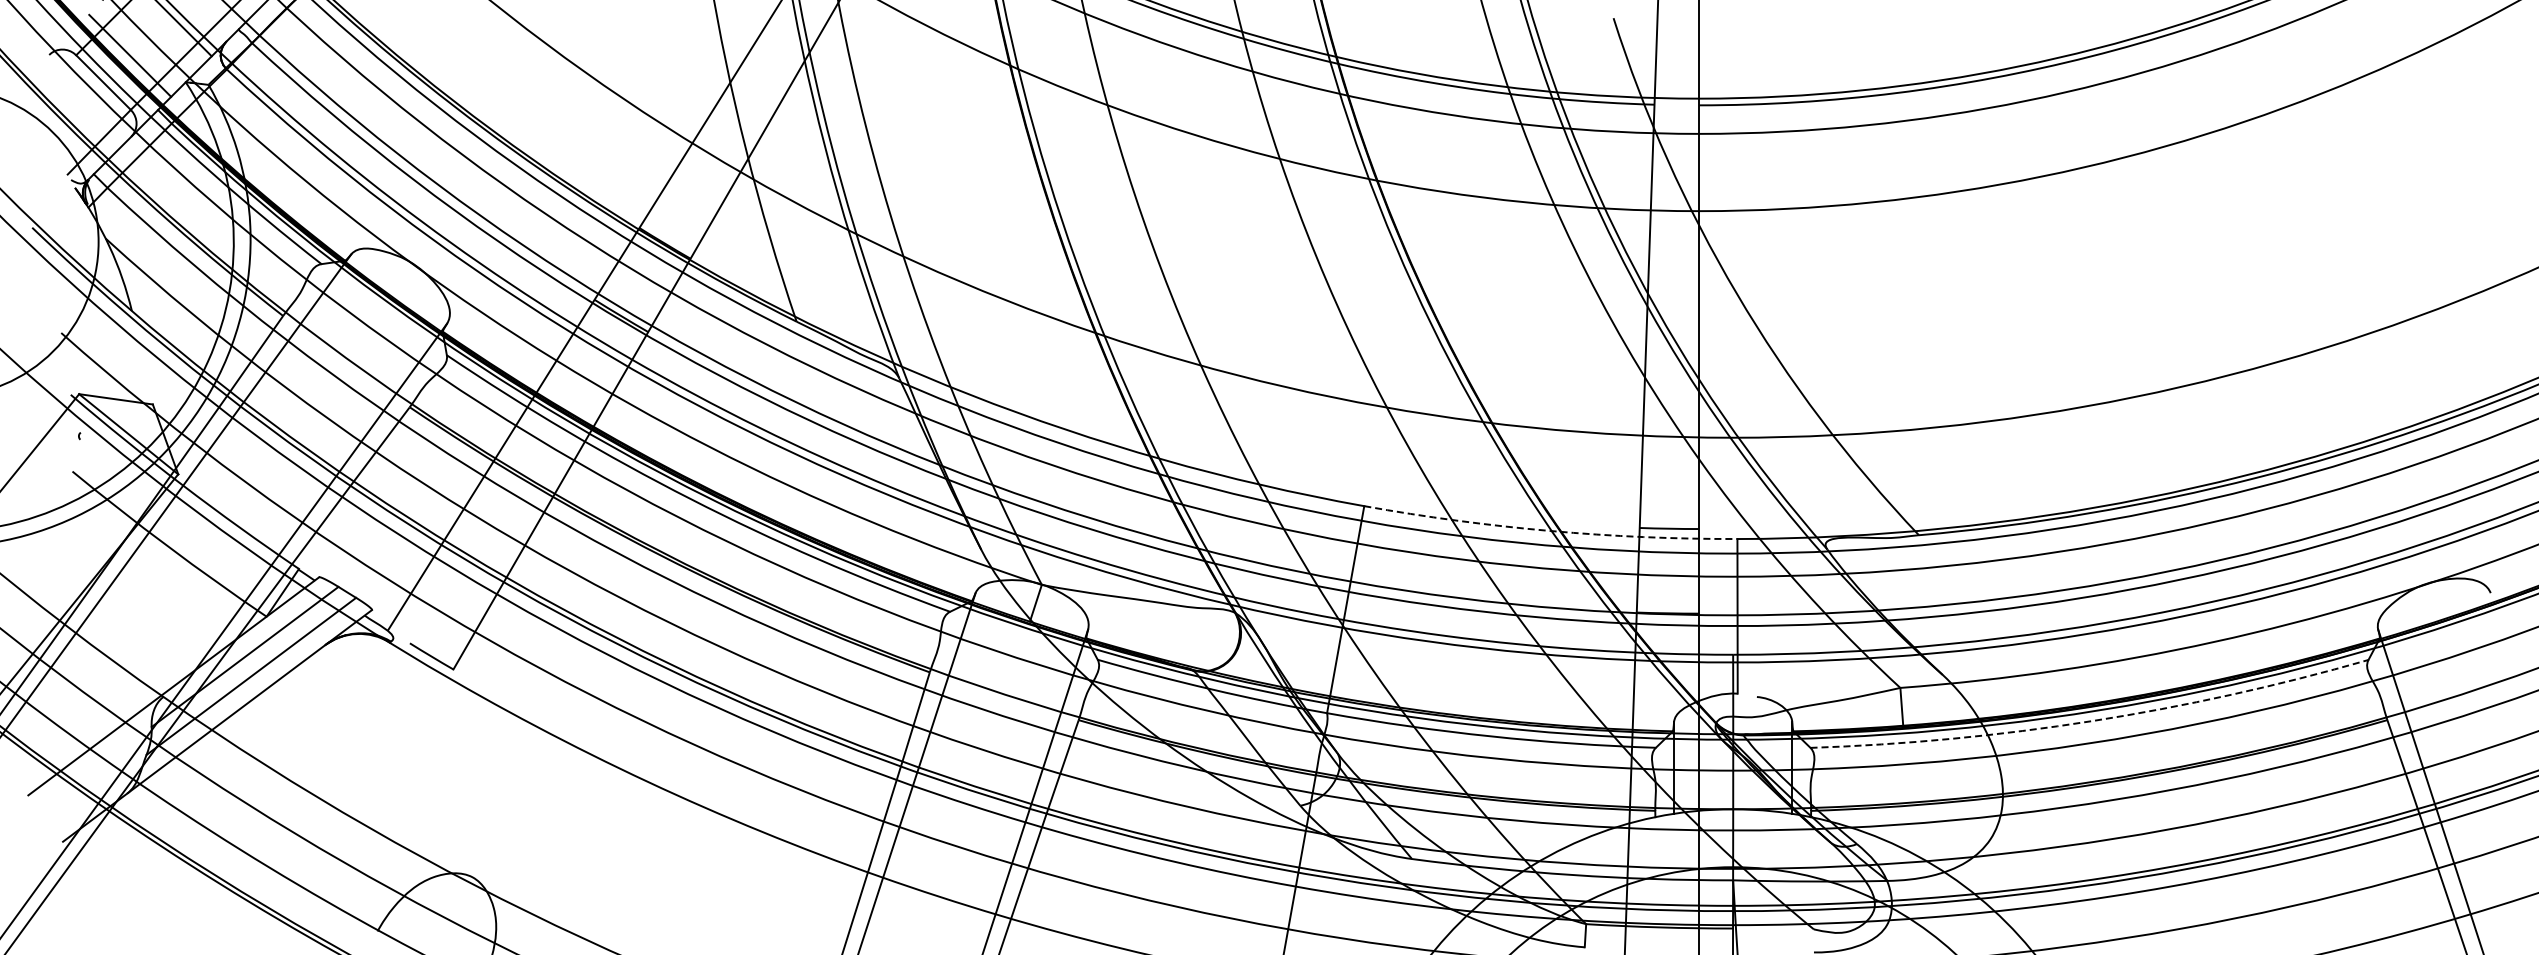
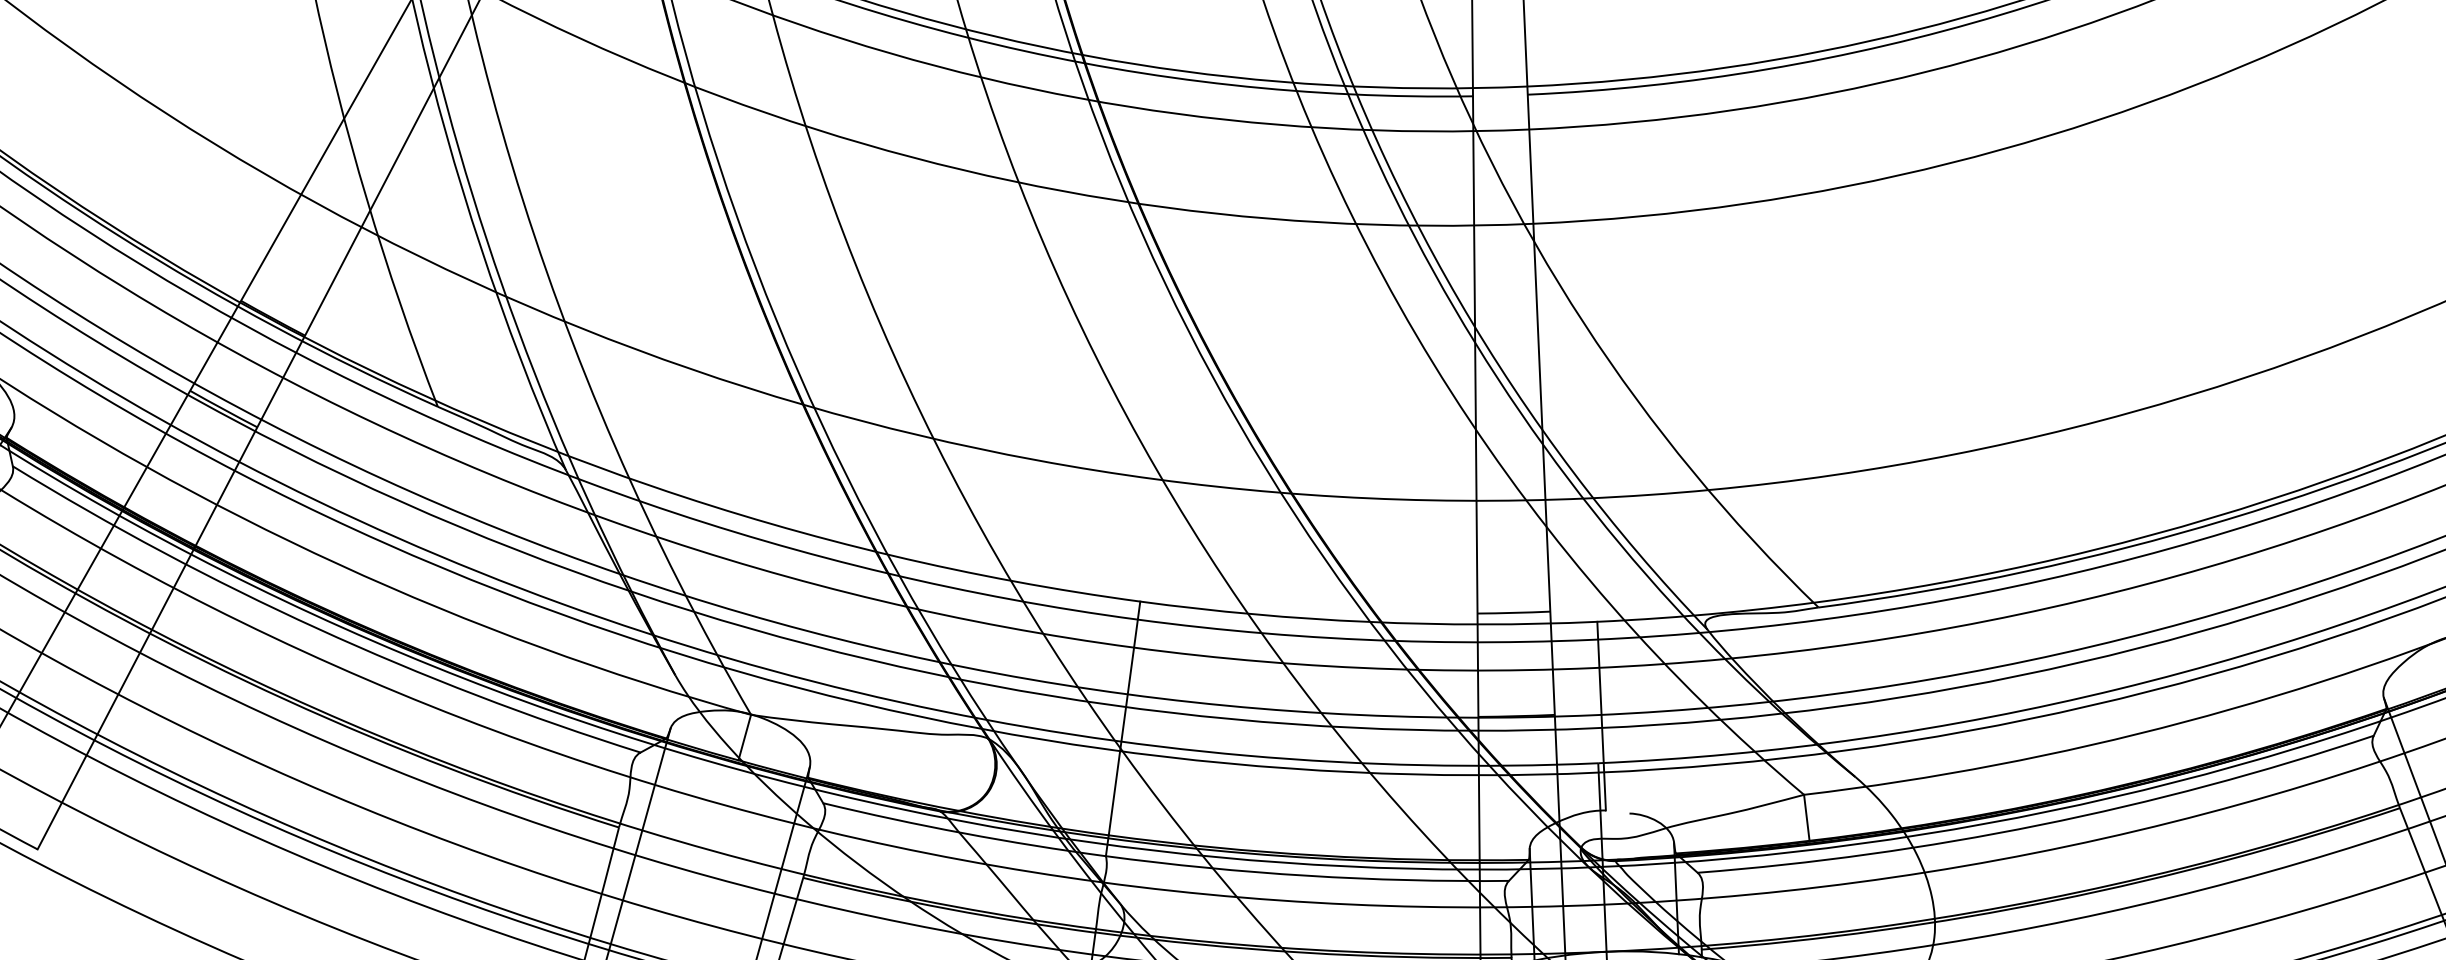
arc: (1550, 530) -> (1368, 621), dashed -> solid
arc: (2092, 721) -> (2040, 825), dashed -> solid

